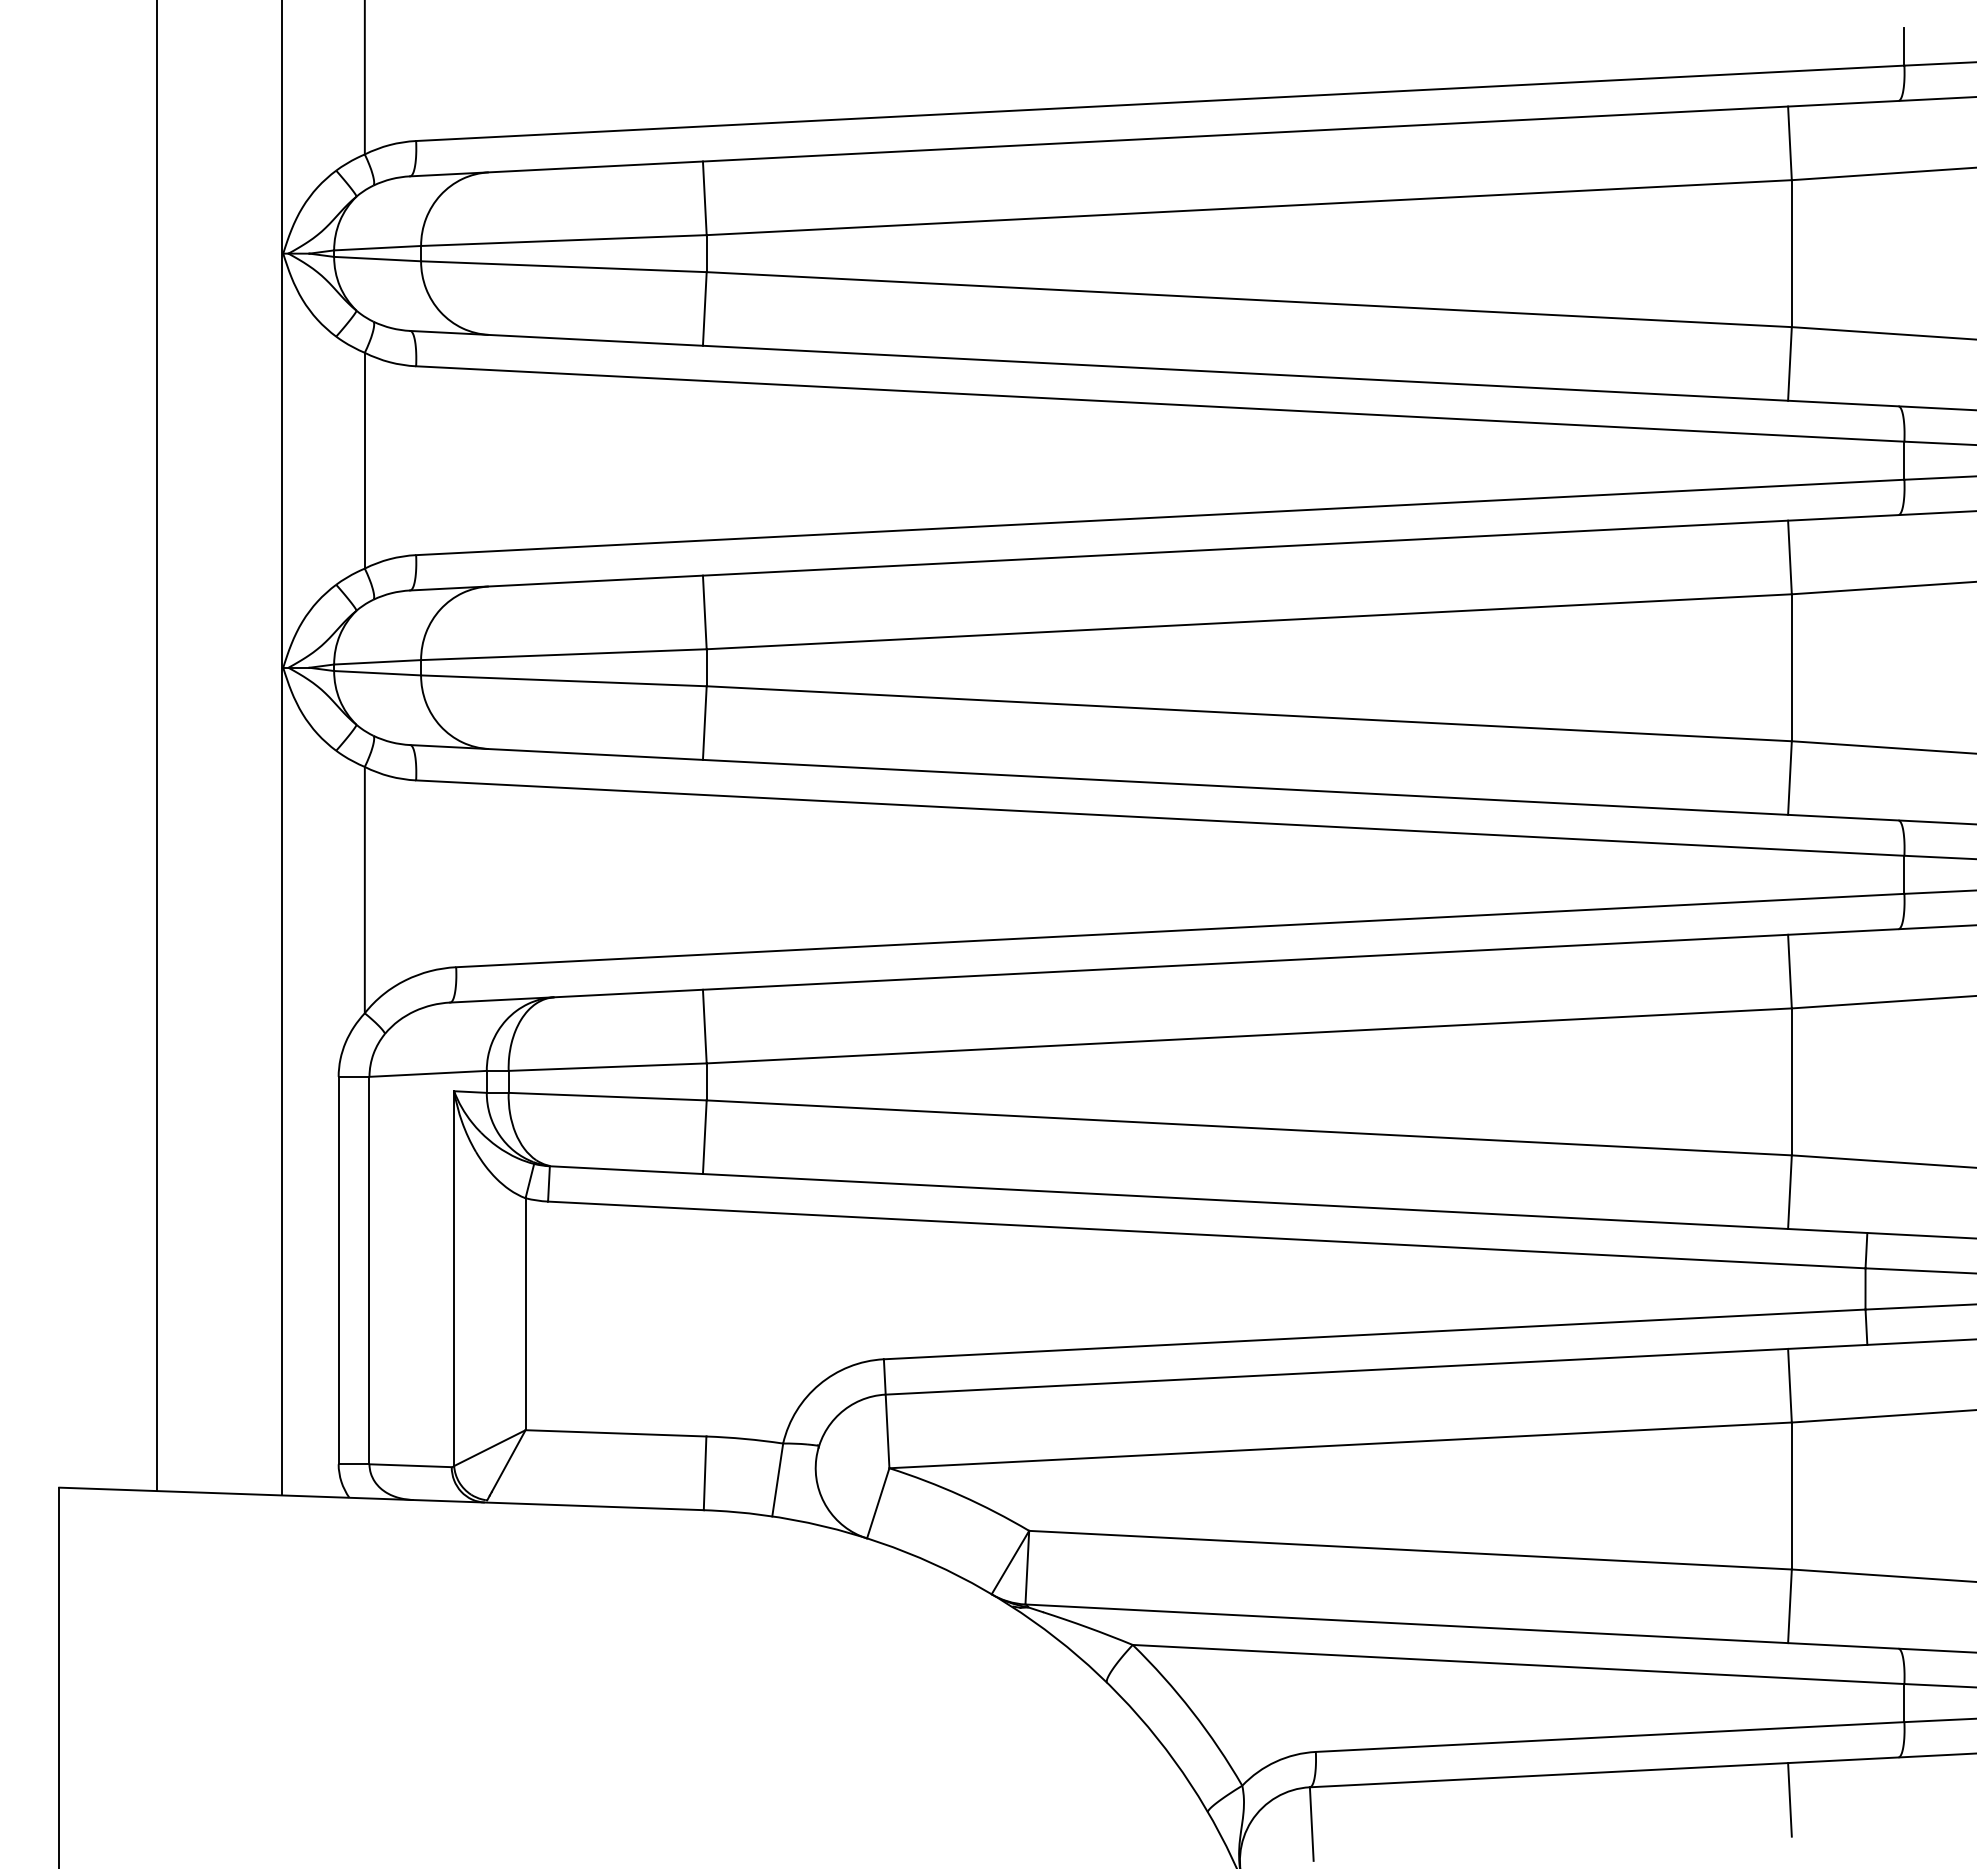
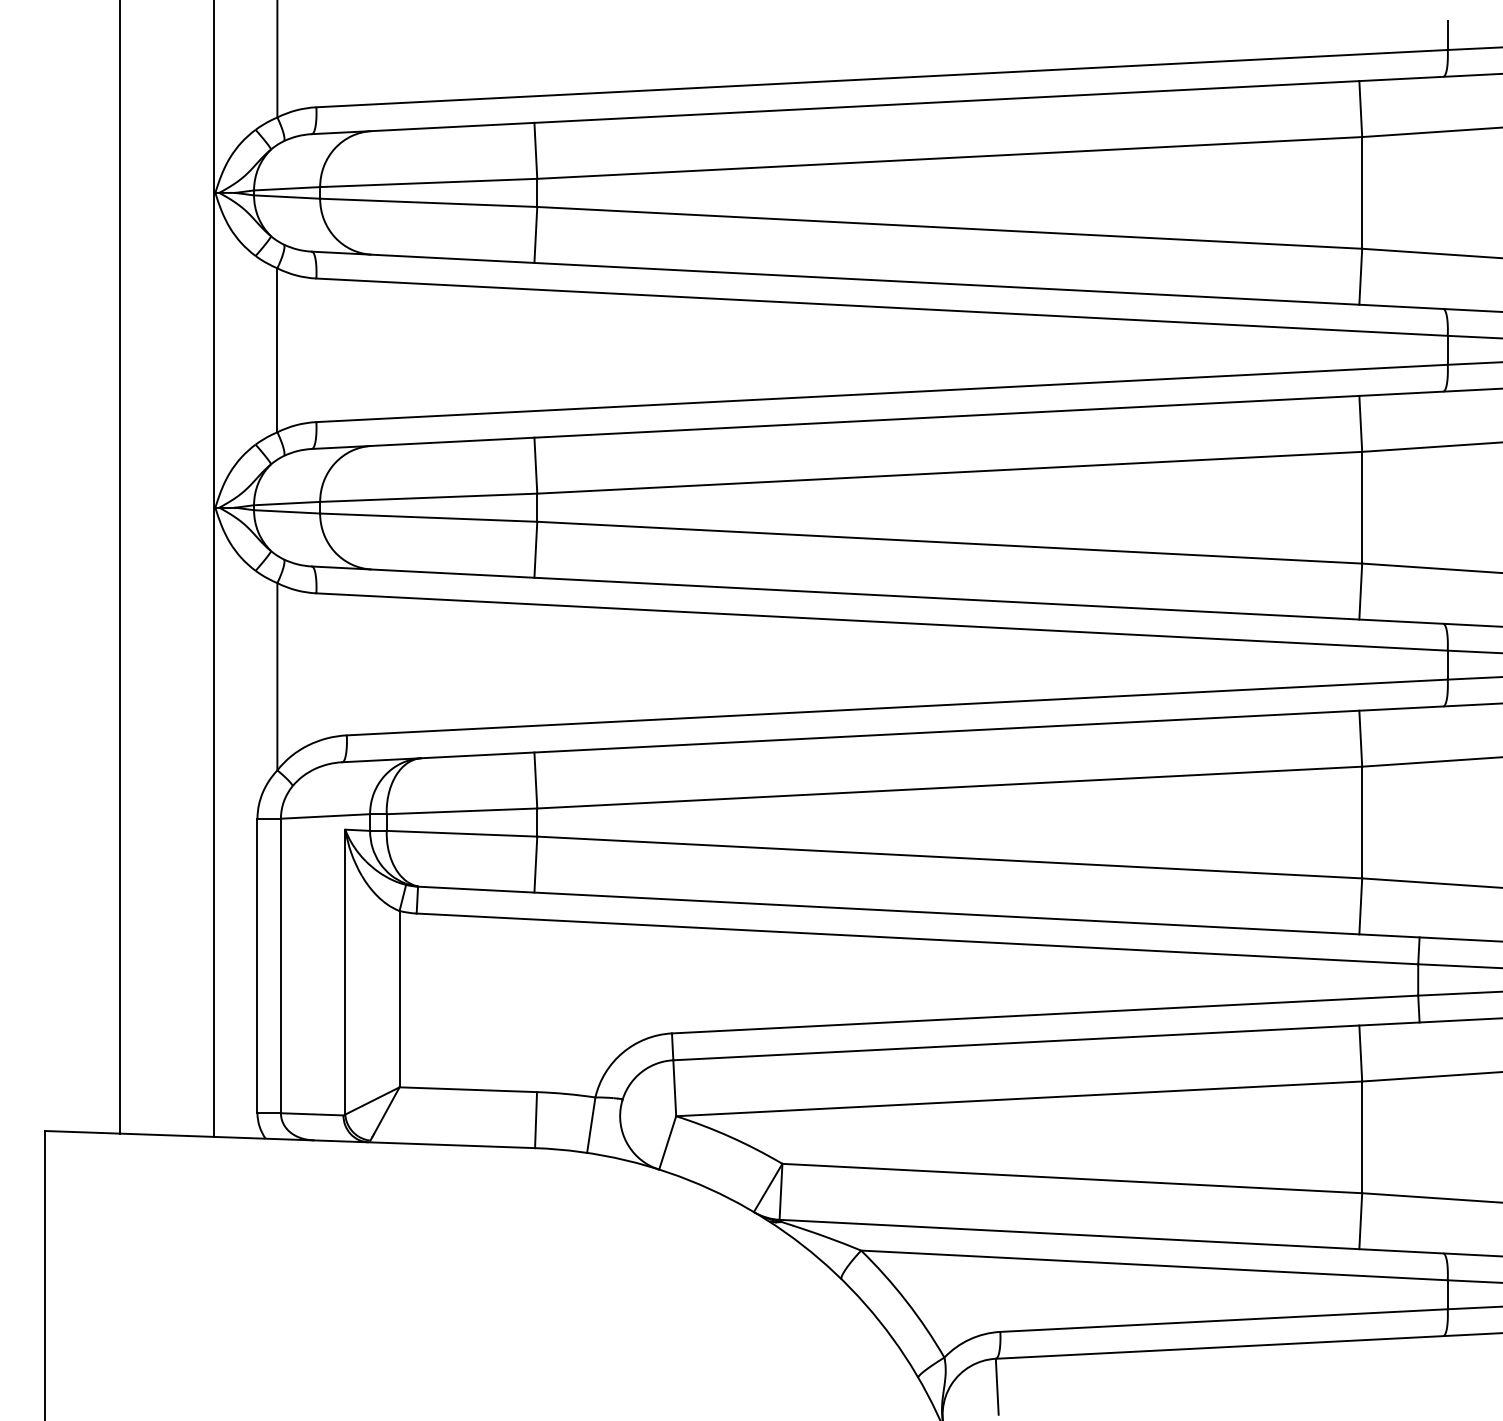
line: (1789, 1799) -> (1360, 1368), removed

